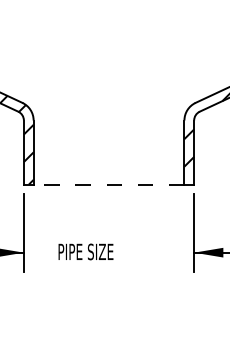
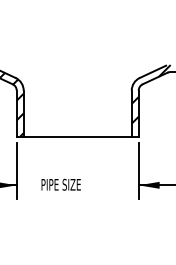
line: (108, 184) -> (77, 136), dashed -> solid

